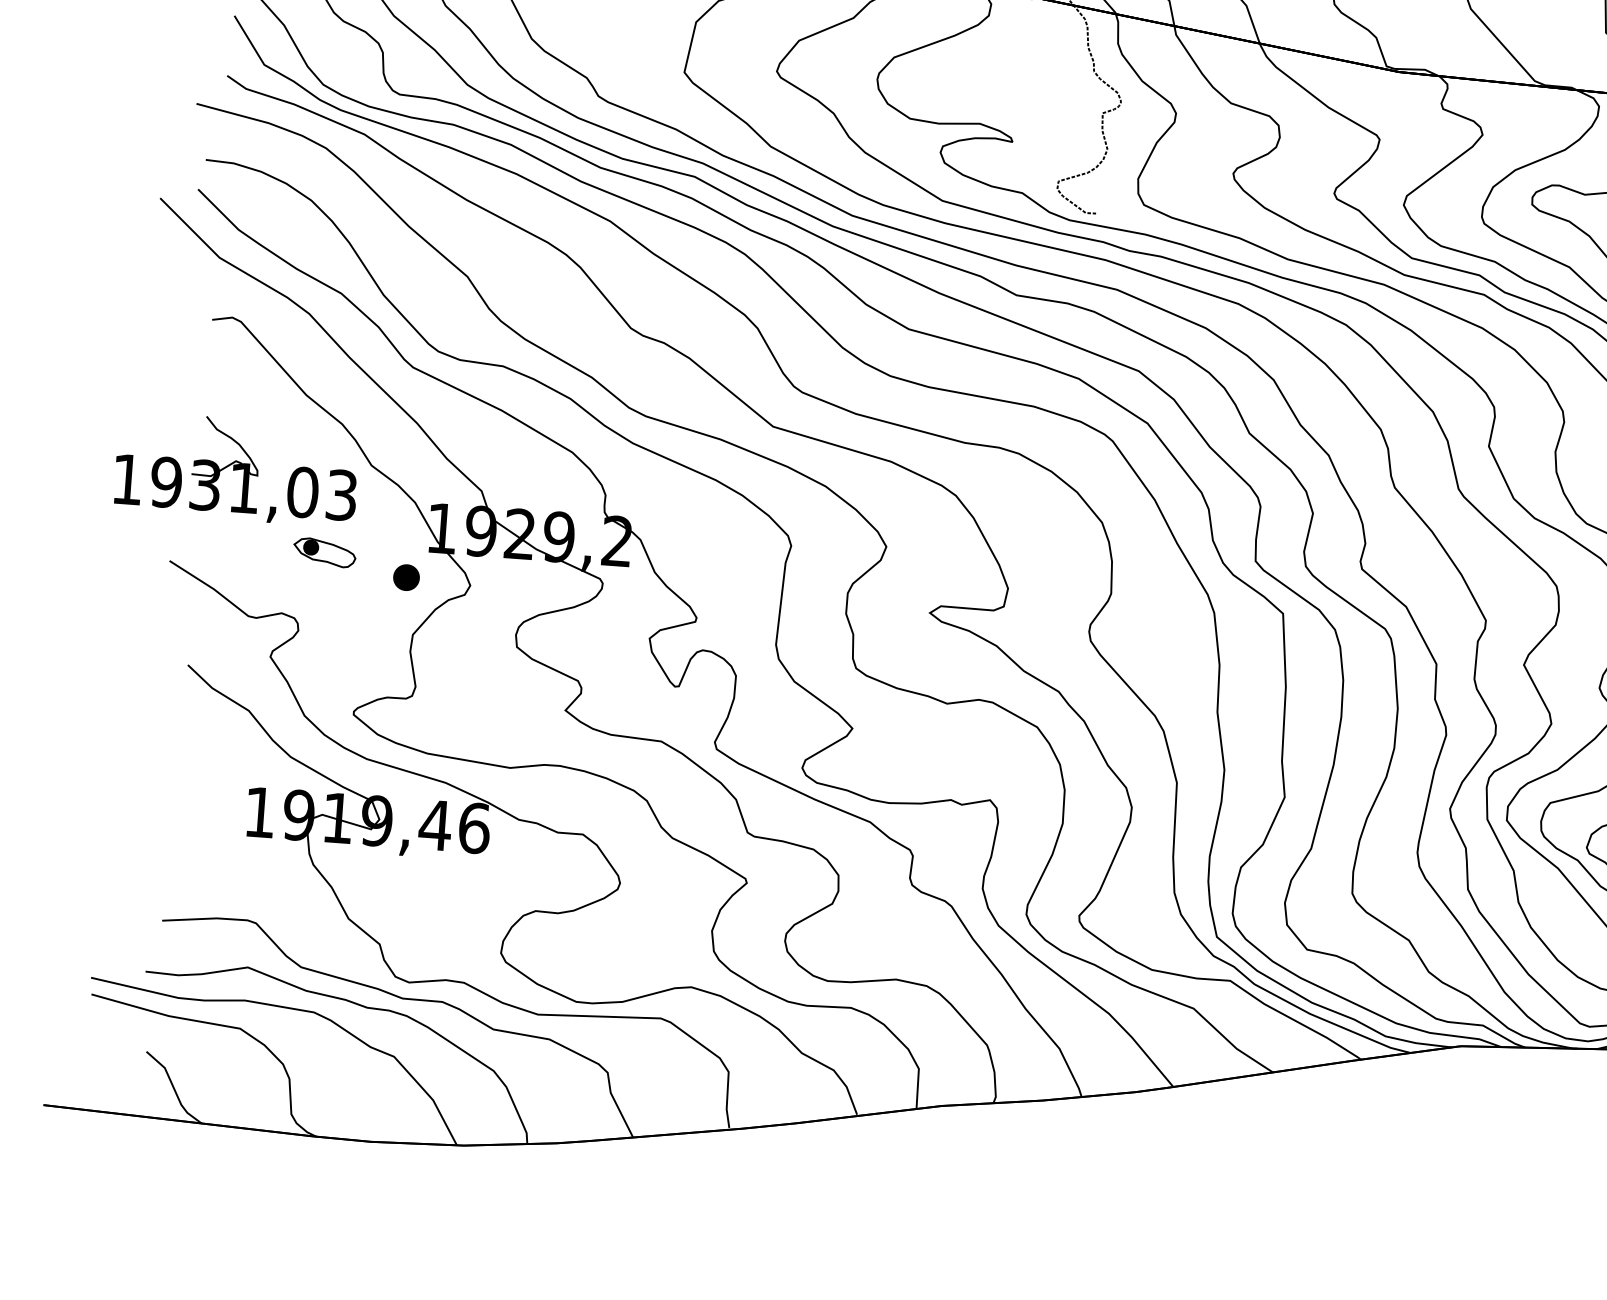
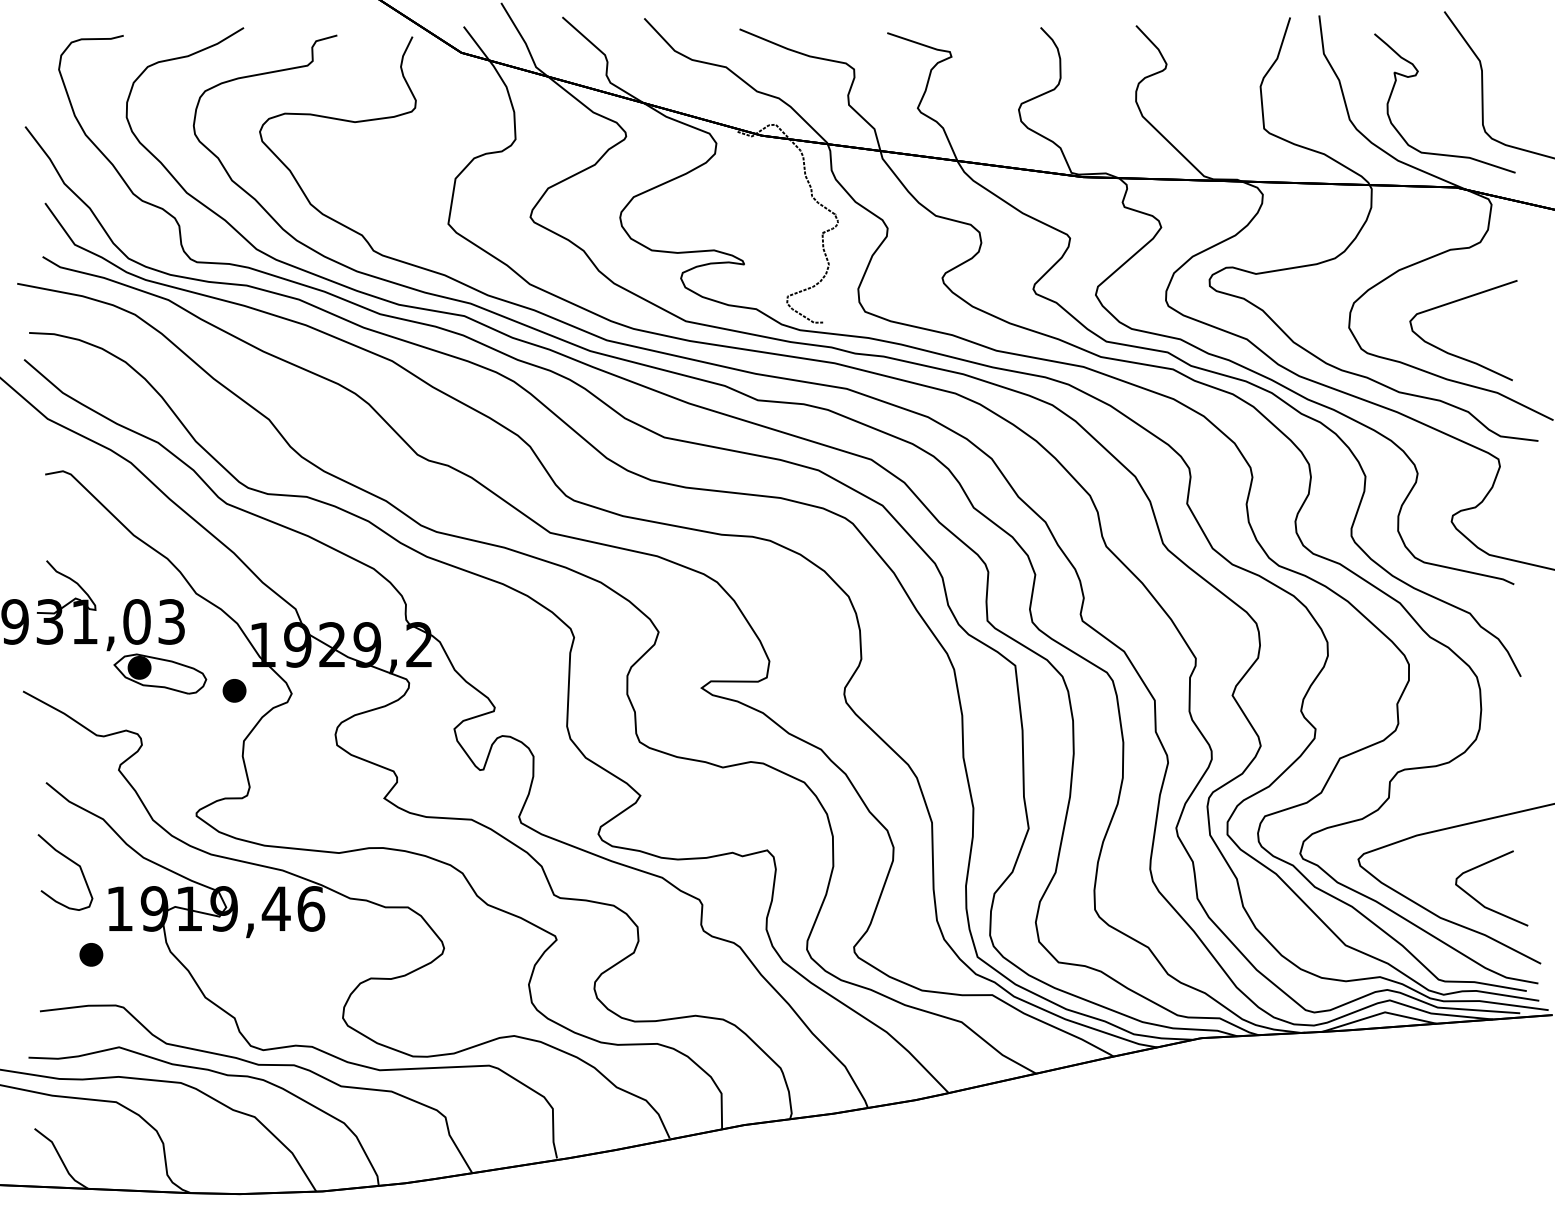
part: (324, 552) -> (160, 673), size x1.67
curve: (211, 757) -> (73, 863), added
part: (224, 861) -> (91, 954), added

